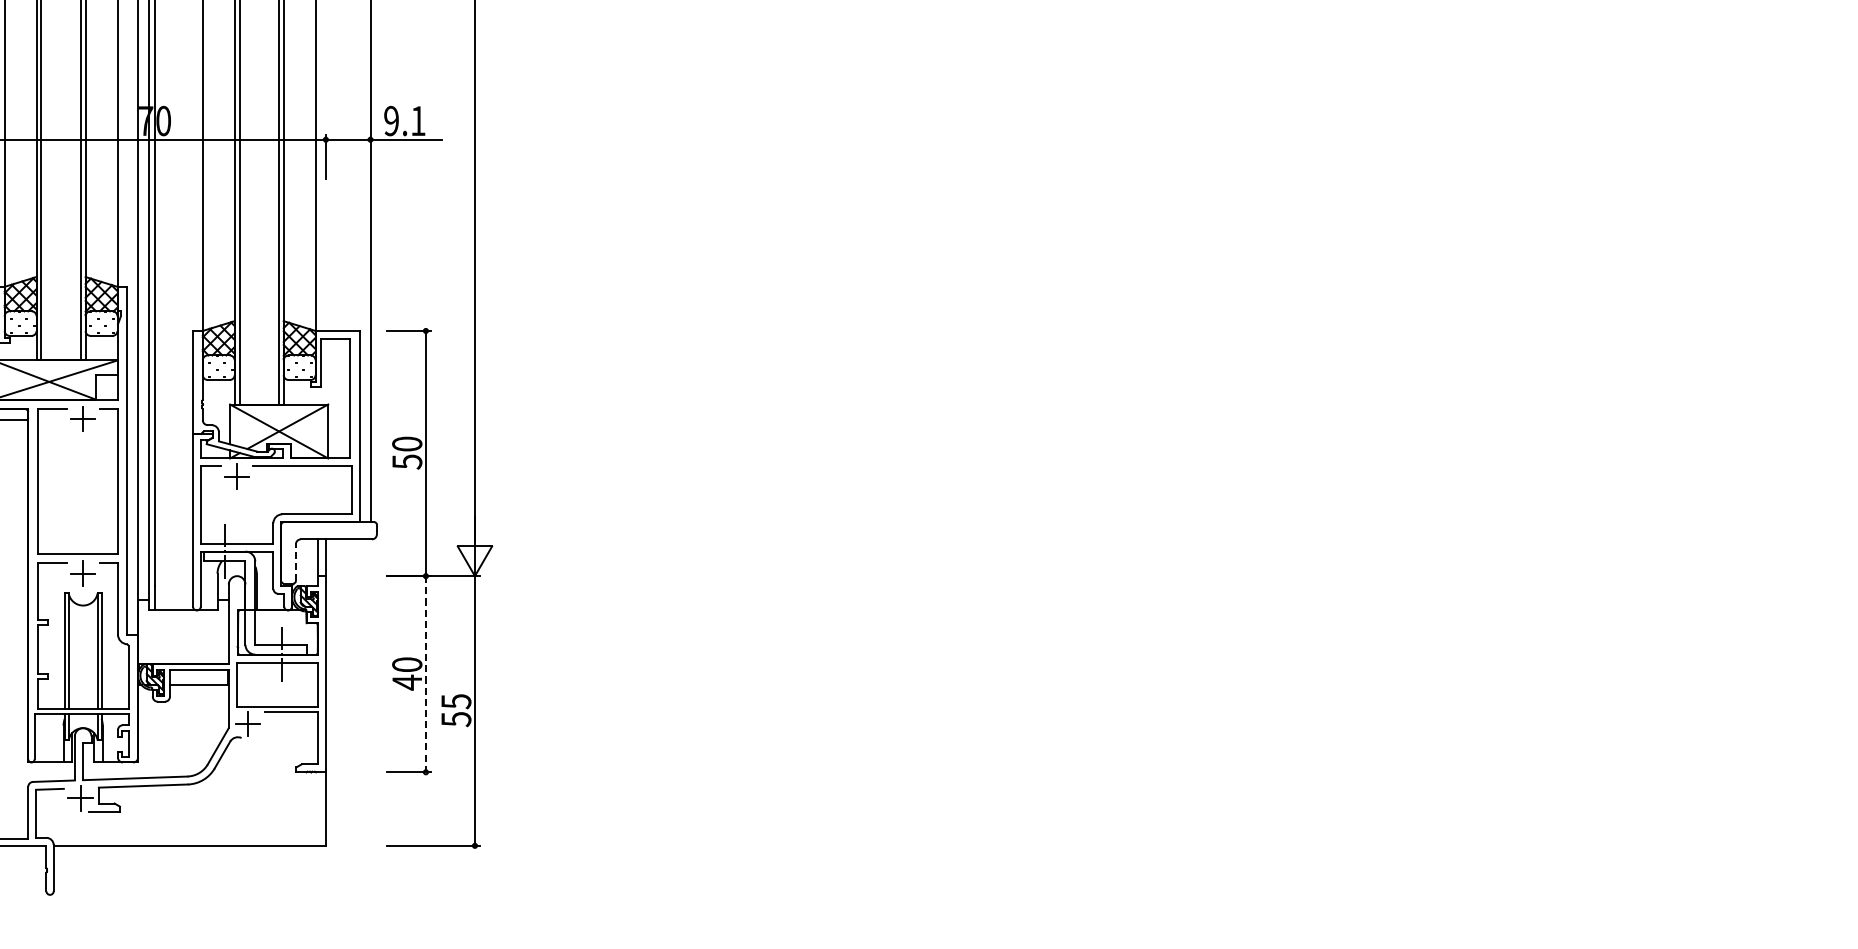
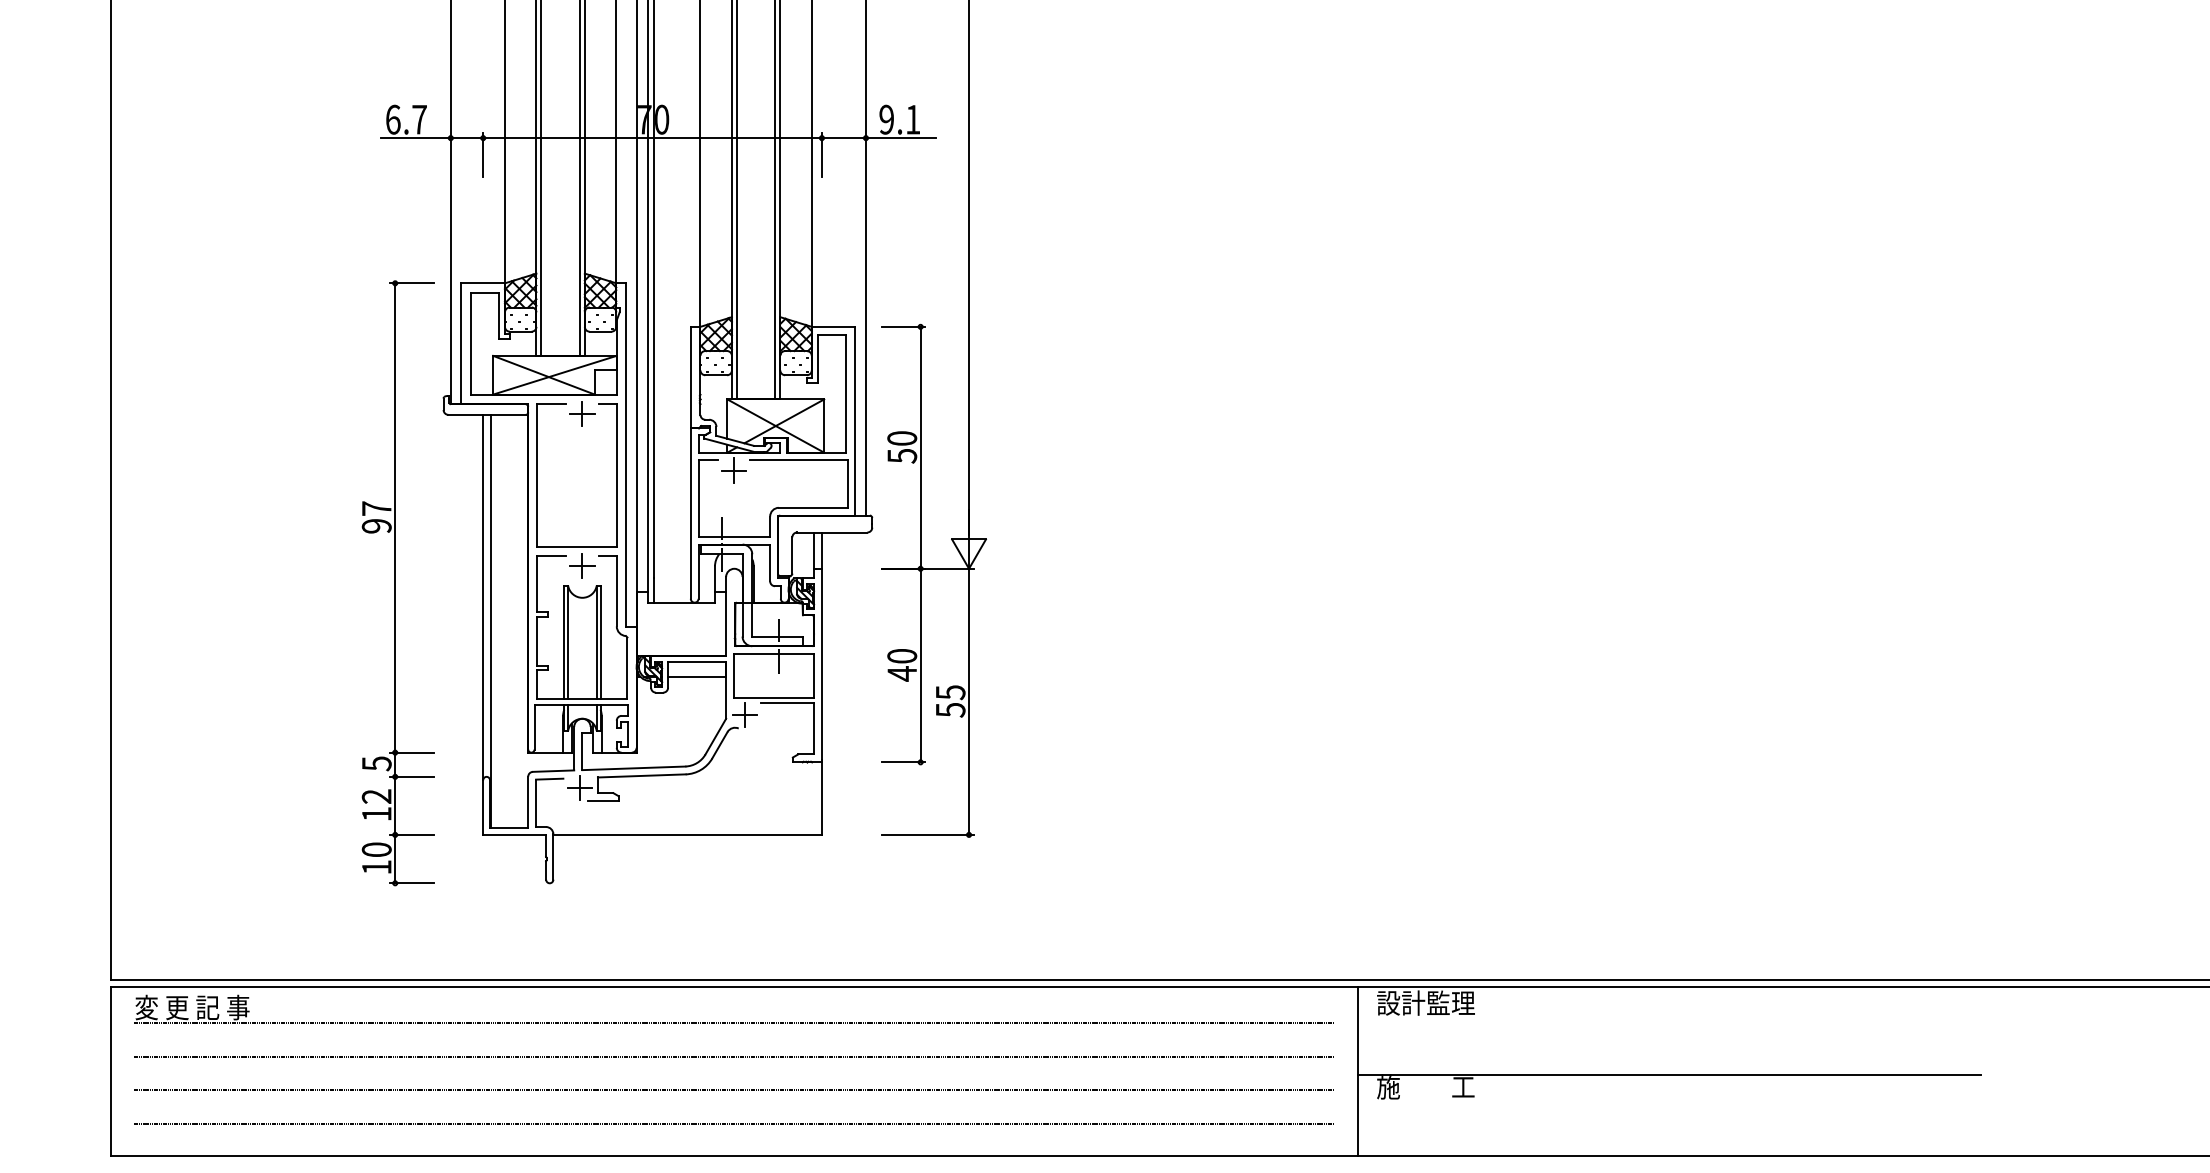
line: (296, 561) -> (792, 554), dashed -> solid
line: (425, 674) -> (920, 665), dashed -> solid

